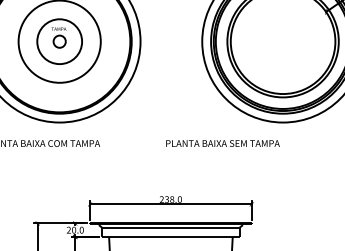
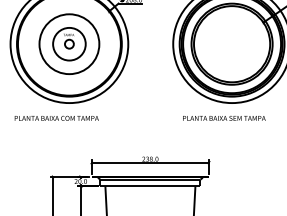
text: (223, 143) -> (224, 118), moved

